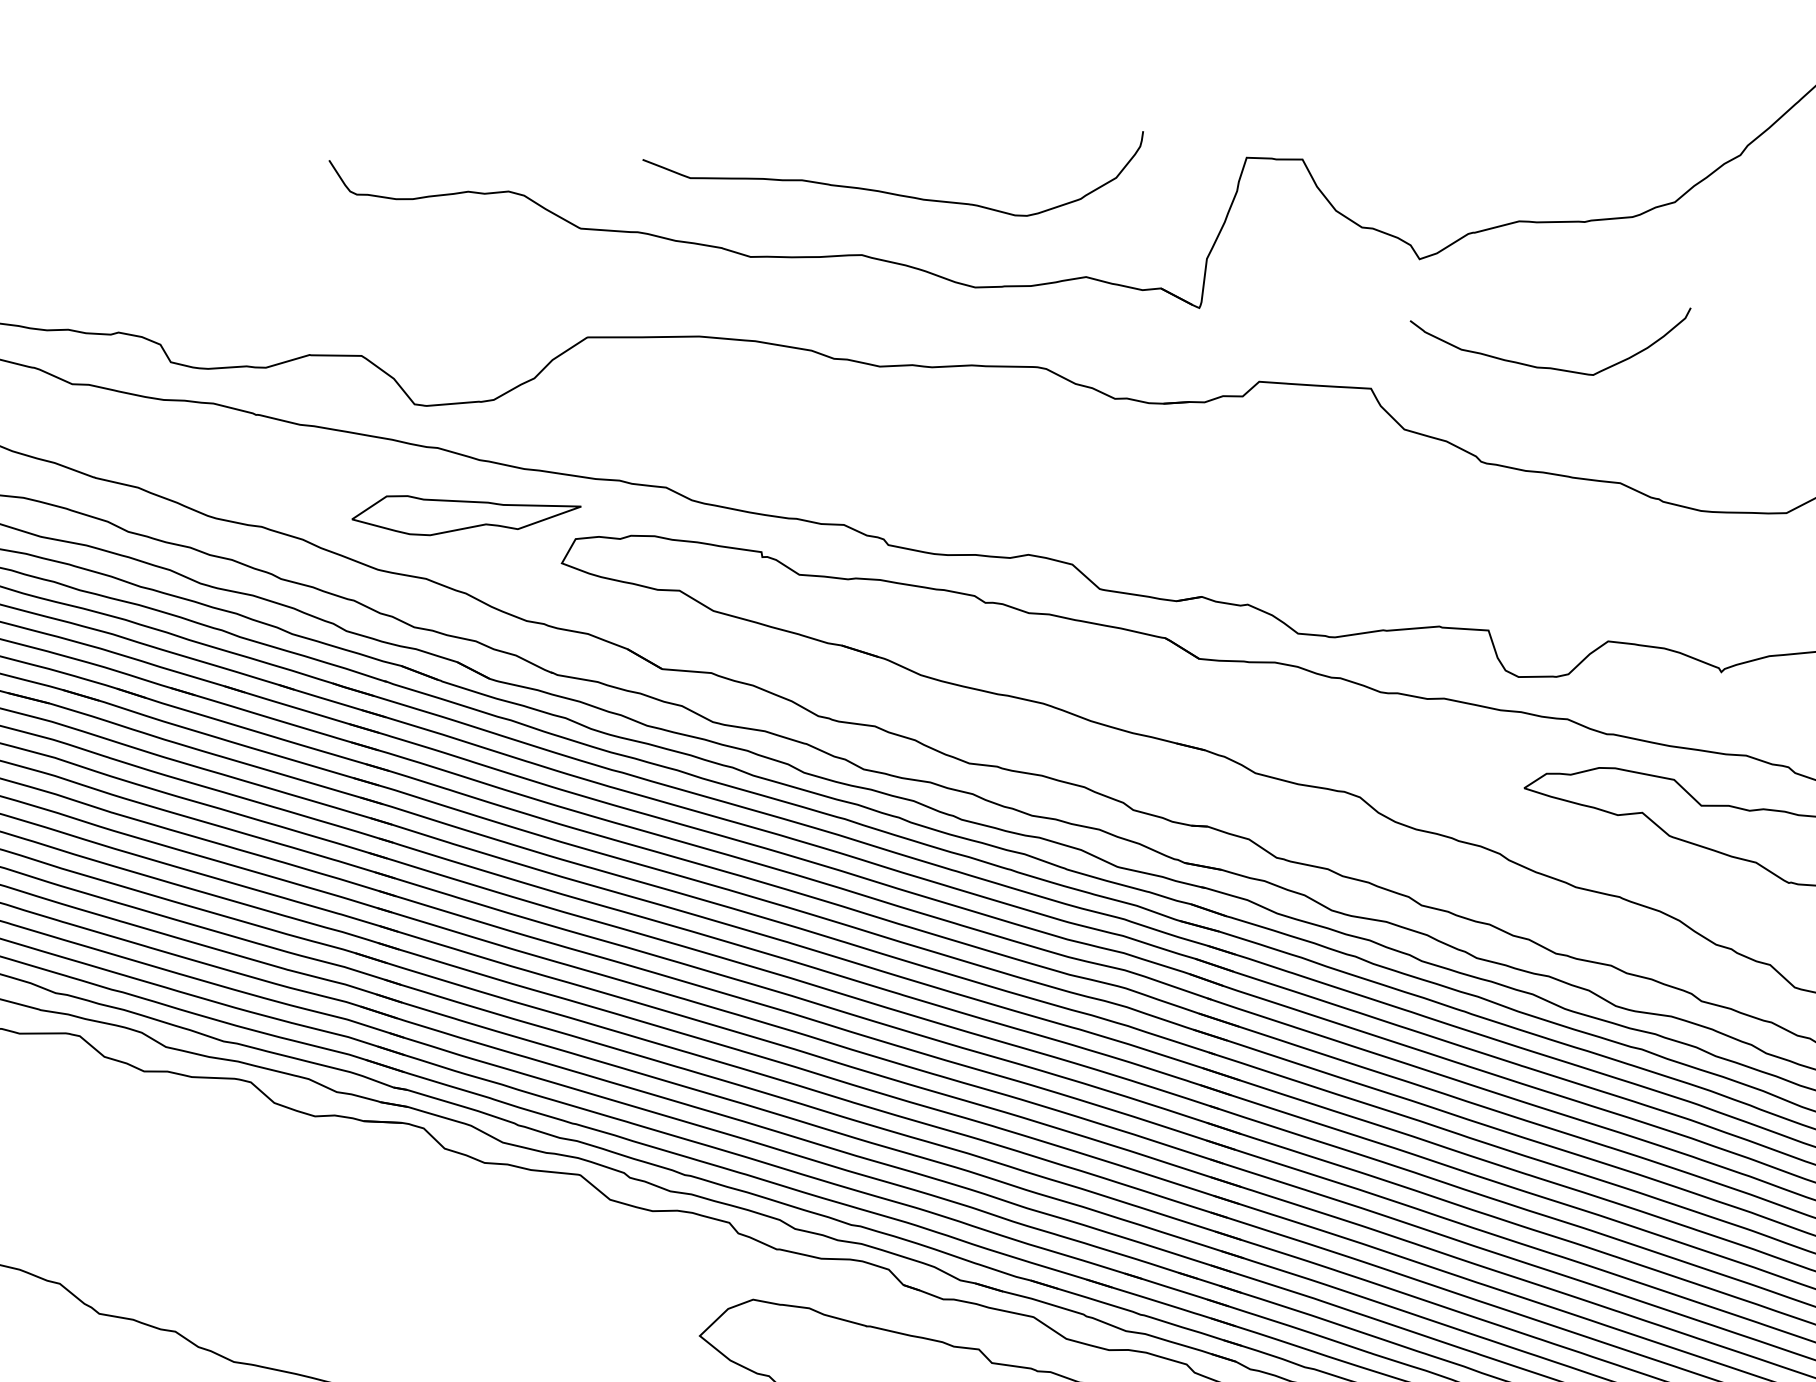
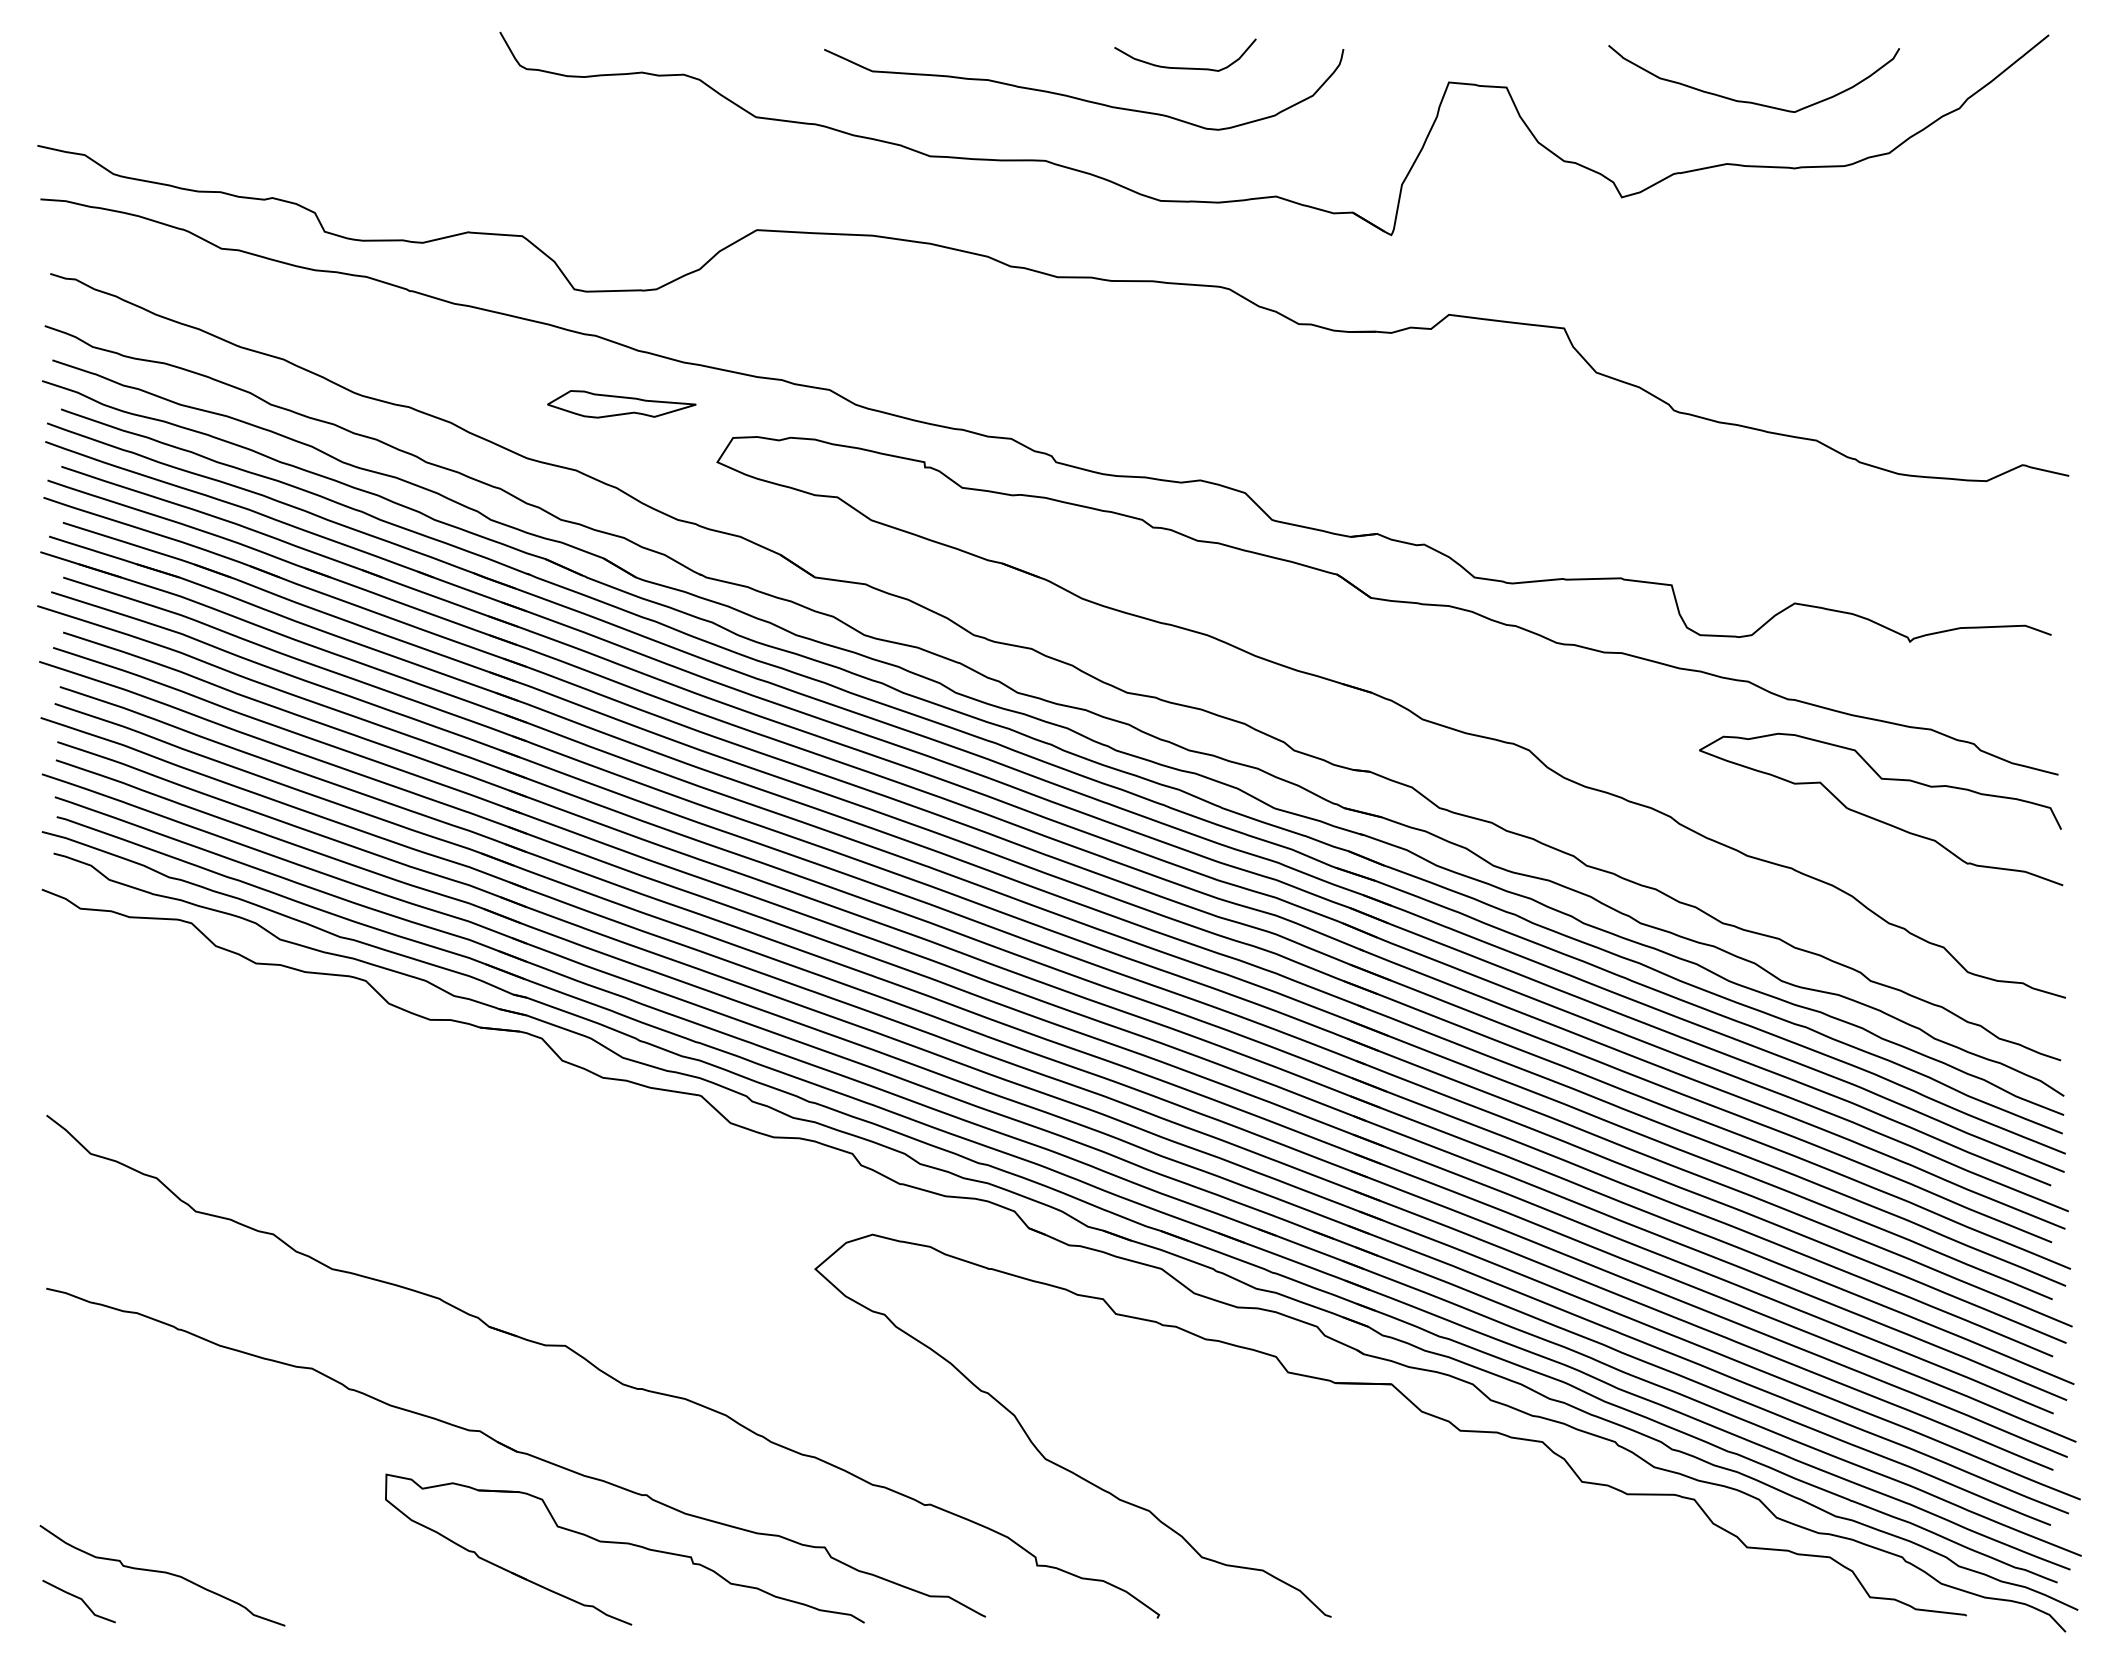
curve: (991, 157) -> (1185, 67), added
curve: (1550, 367) -> (1751, 101), moved
part: (466, 512) -> (621, 404), size x0.62

